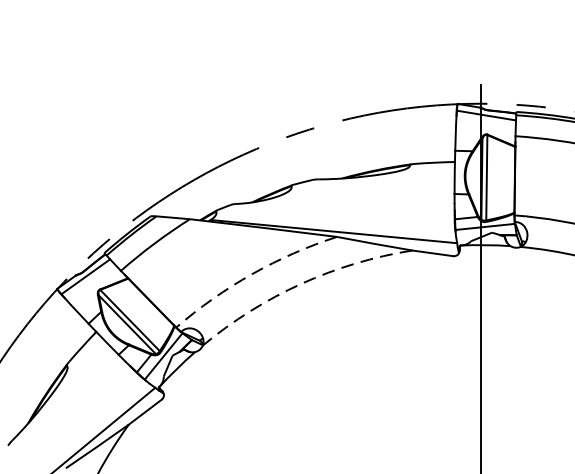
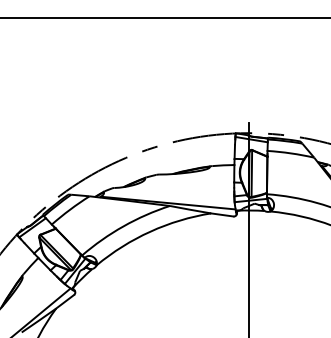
arc: (252, 274) -> (123, 226), dashed -> solid
arc: (301, 283) -> (150, 231), dashed -> solid

